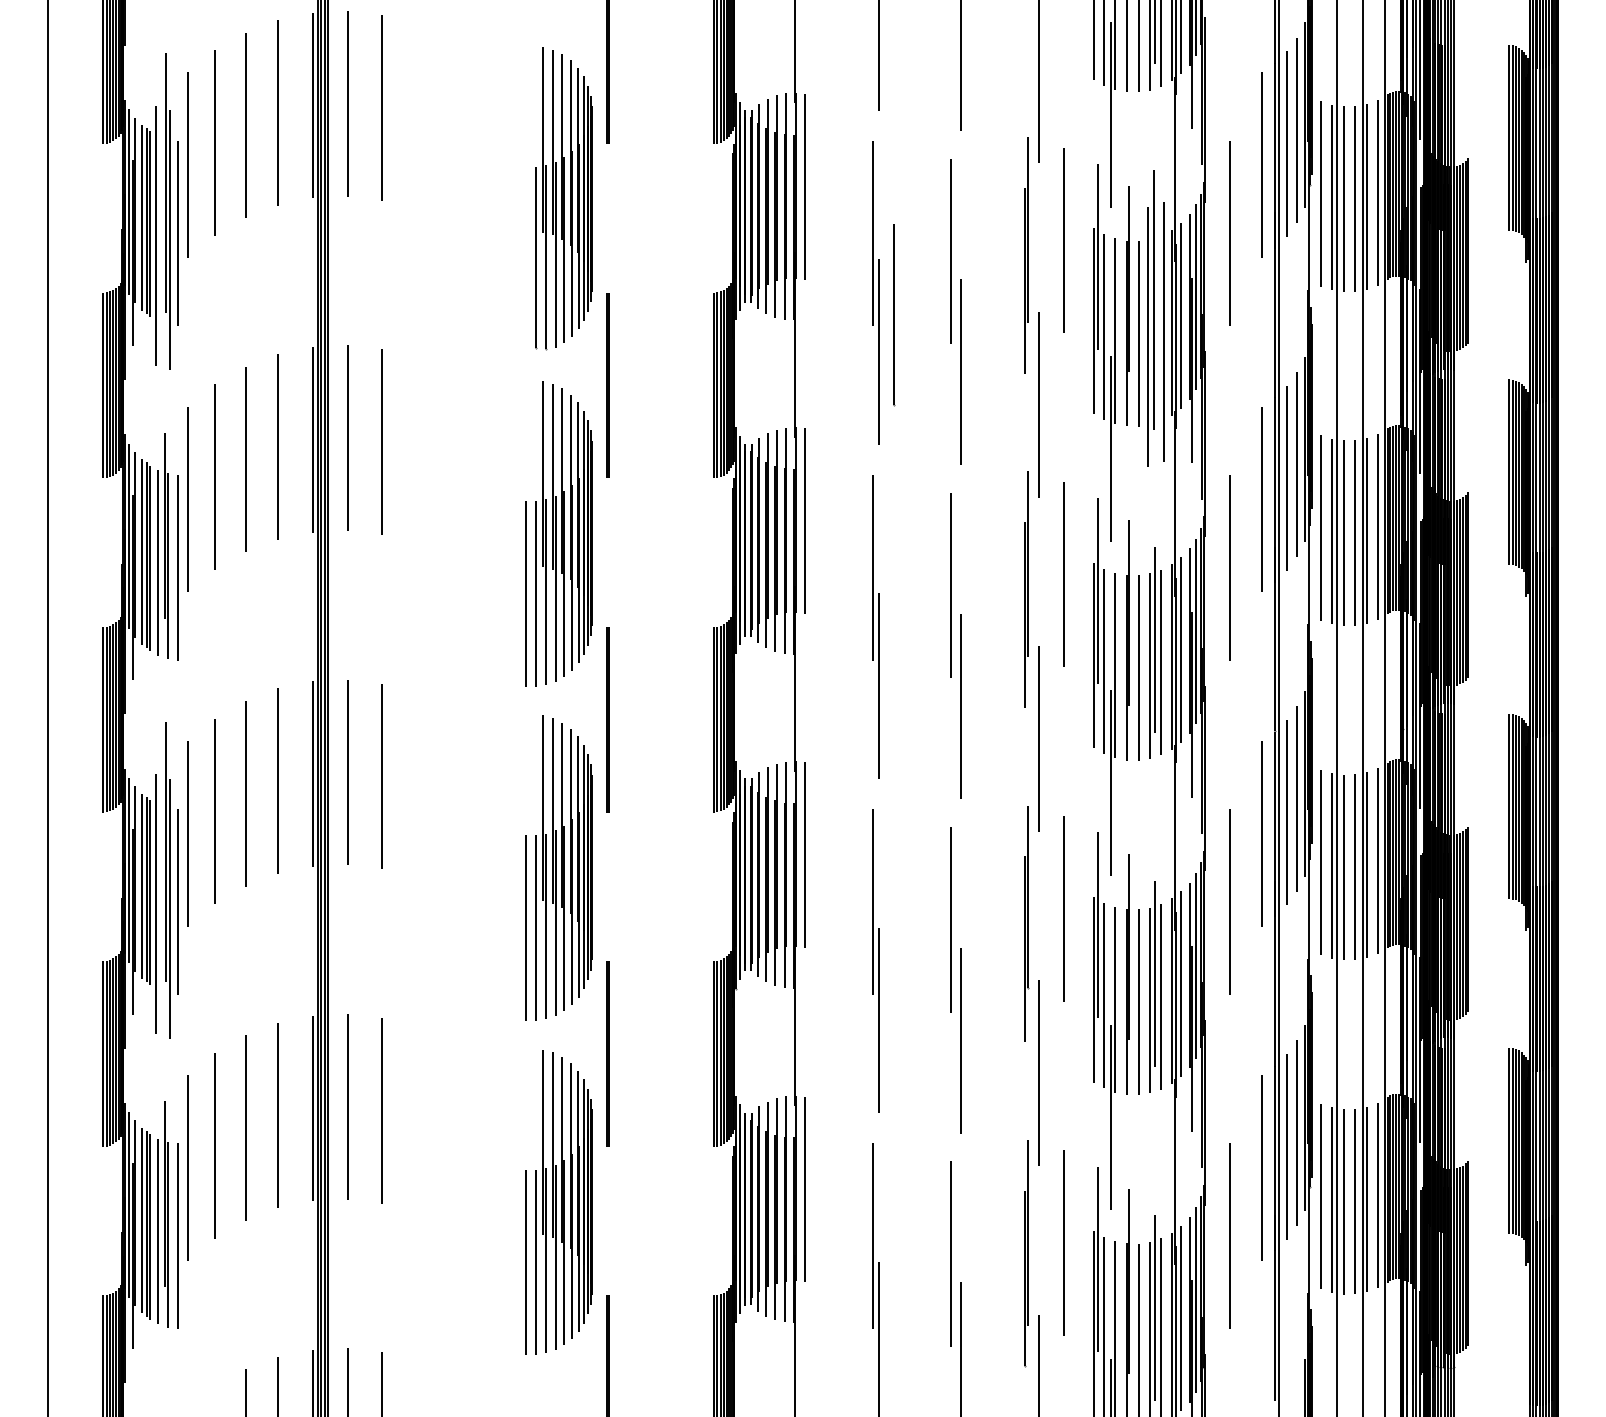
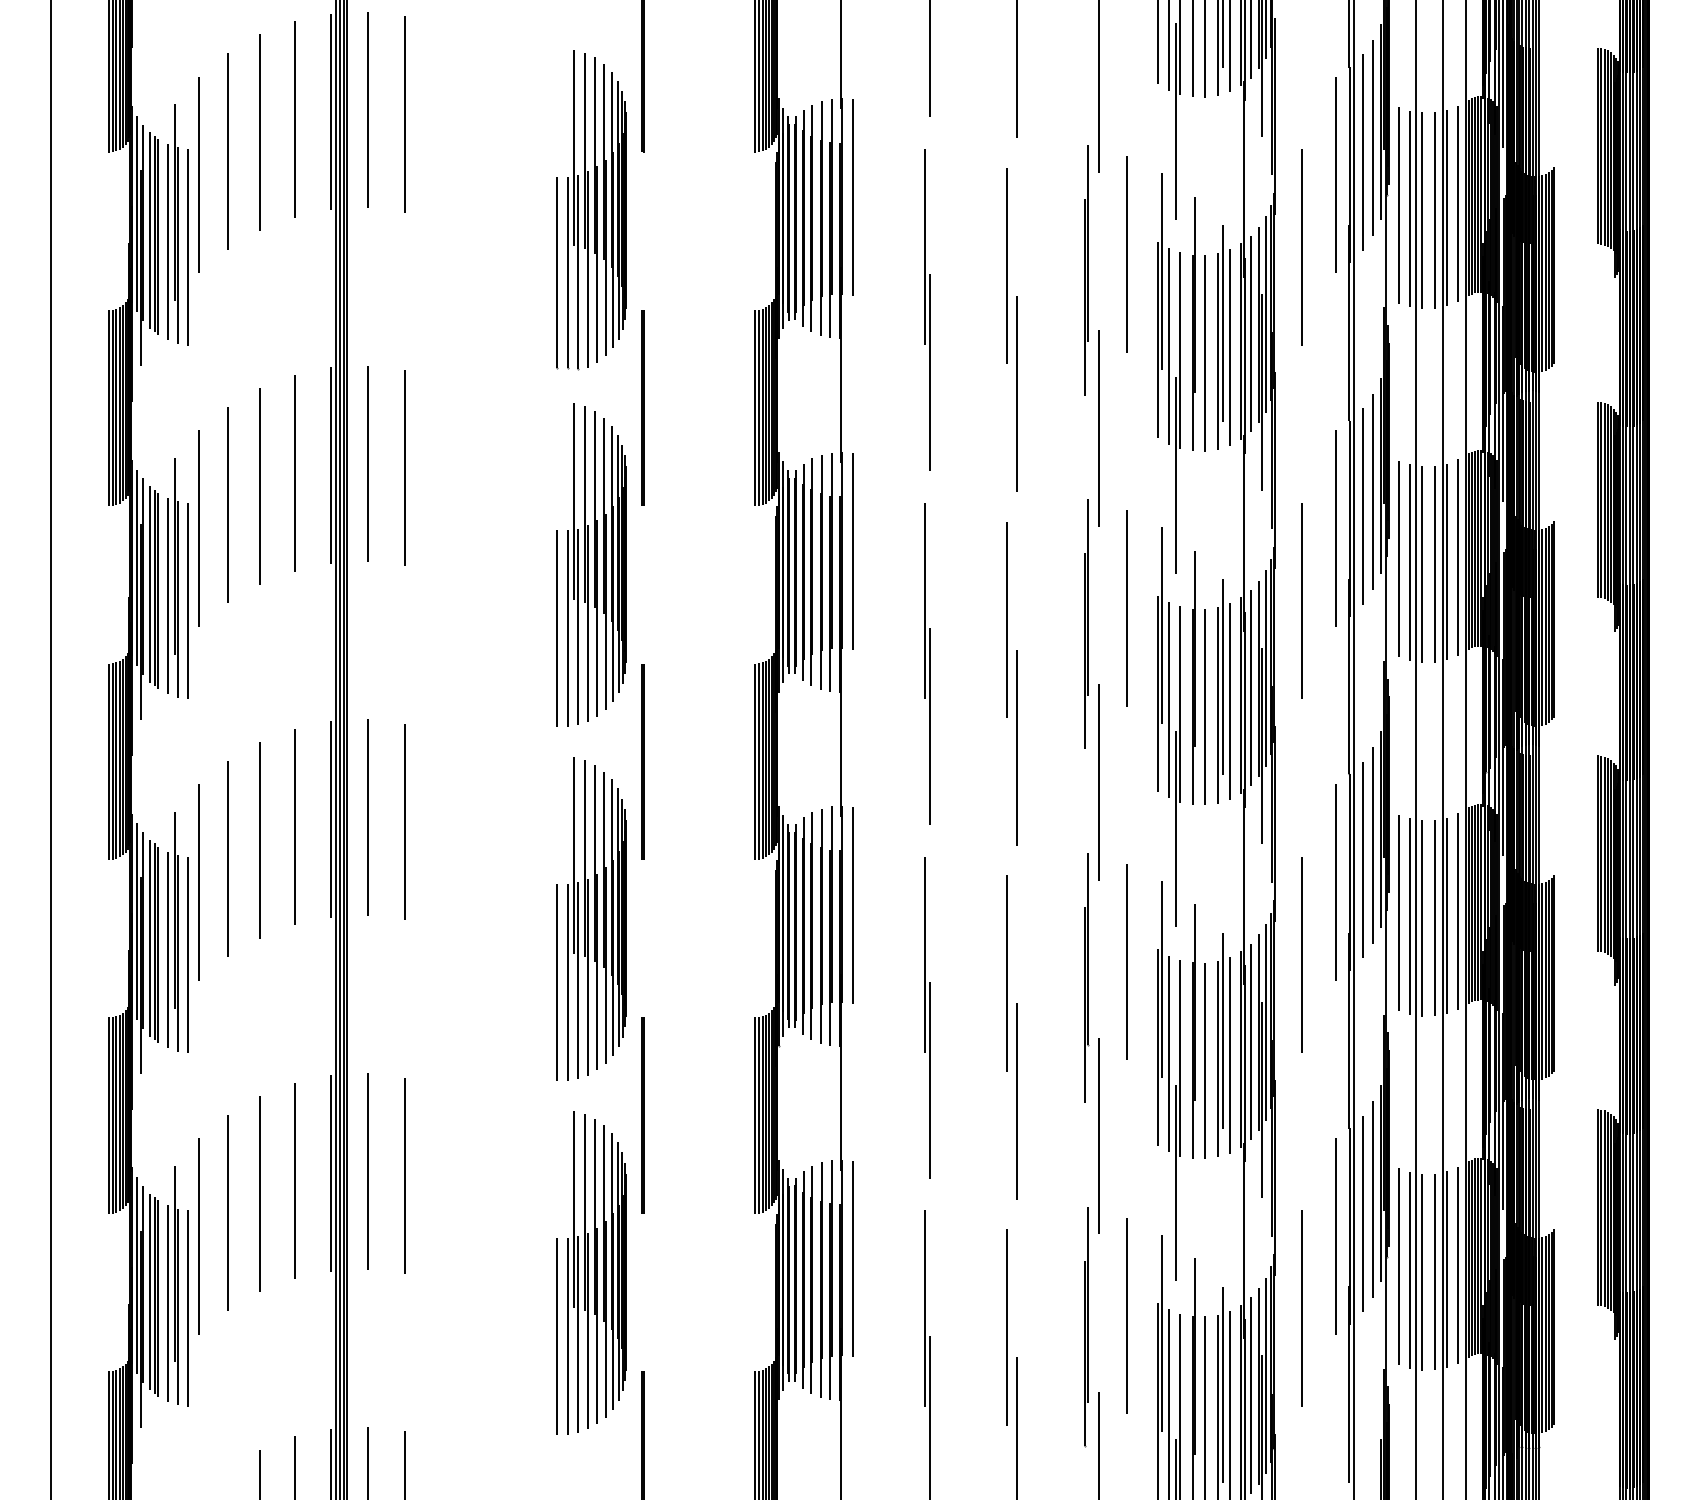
part: (163, 211) -> (172, 223), size x0.71
line: (894, 315) -> (557, 273), moved
part: (1155, 318) -> (1223, 337), size x0.71
part: (163, 879) -> (172, 931), size x0.71

